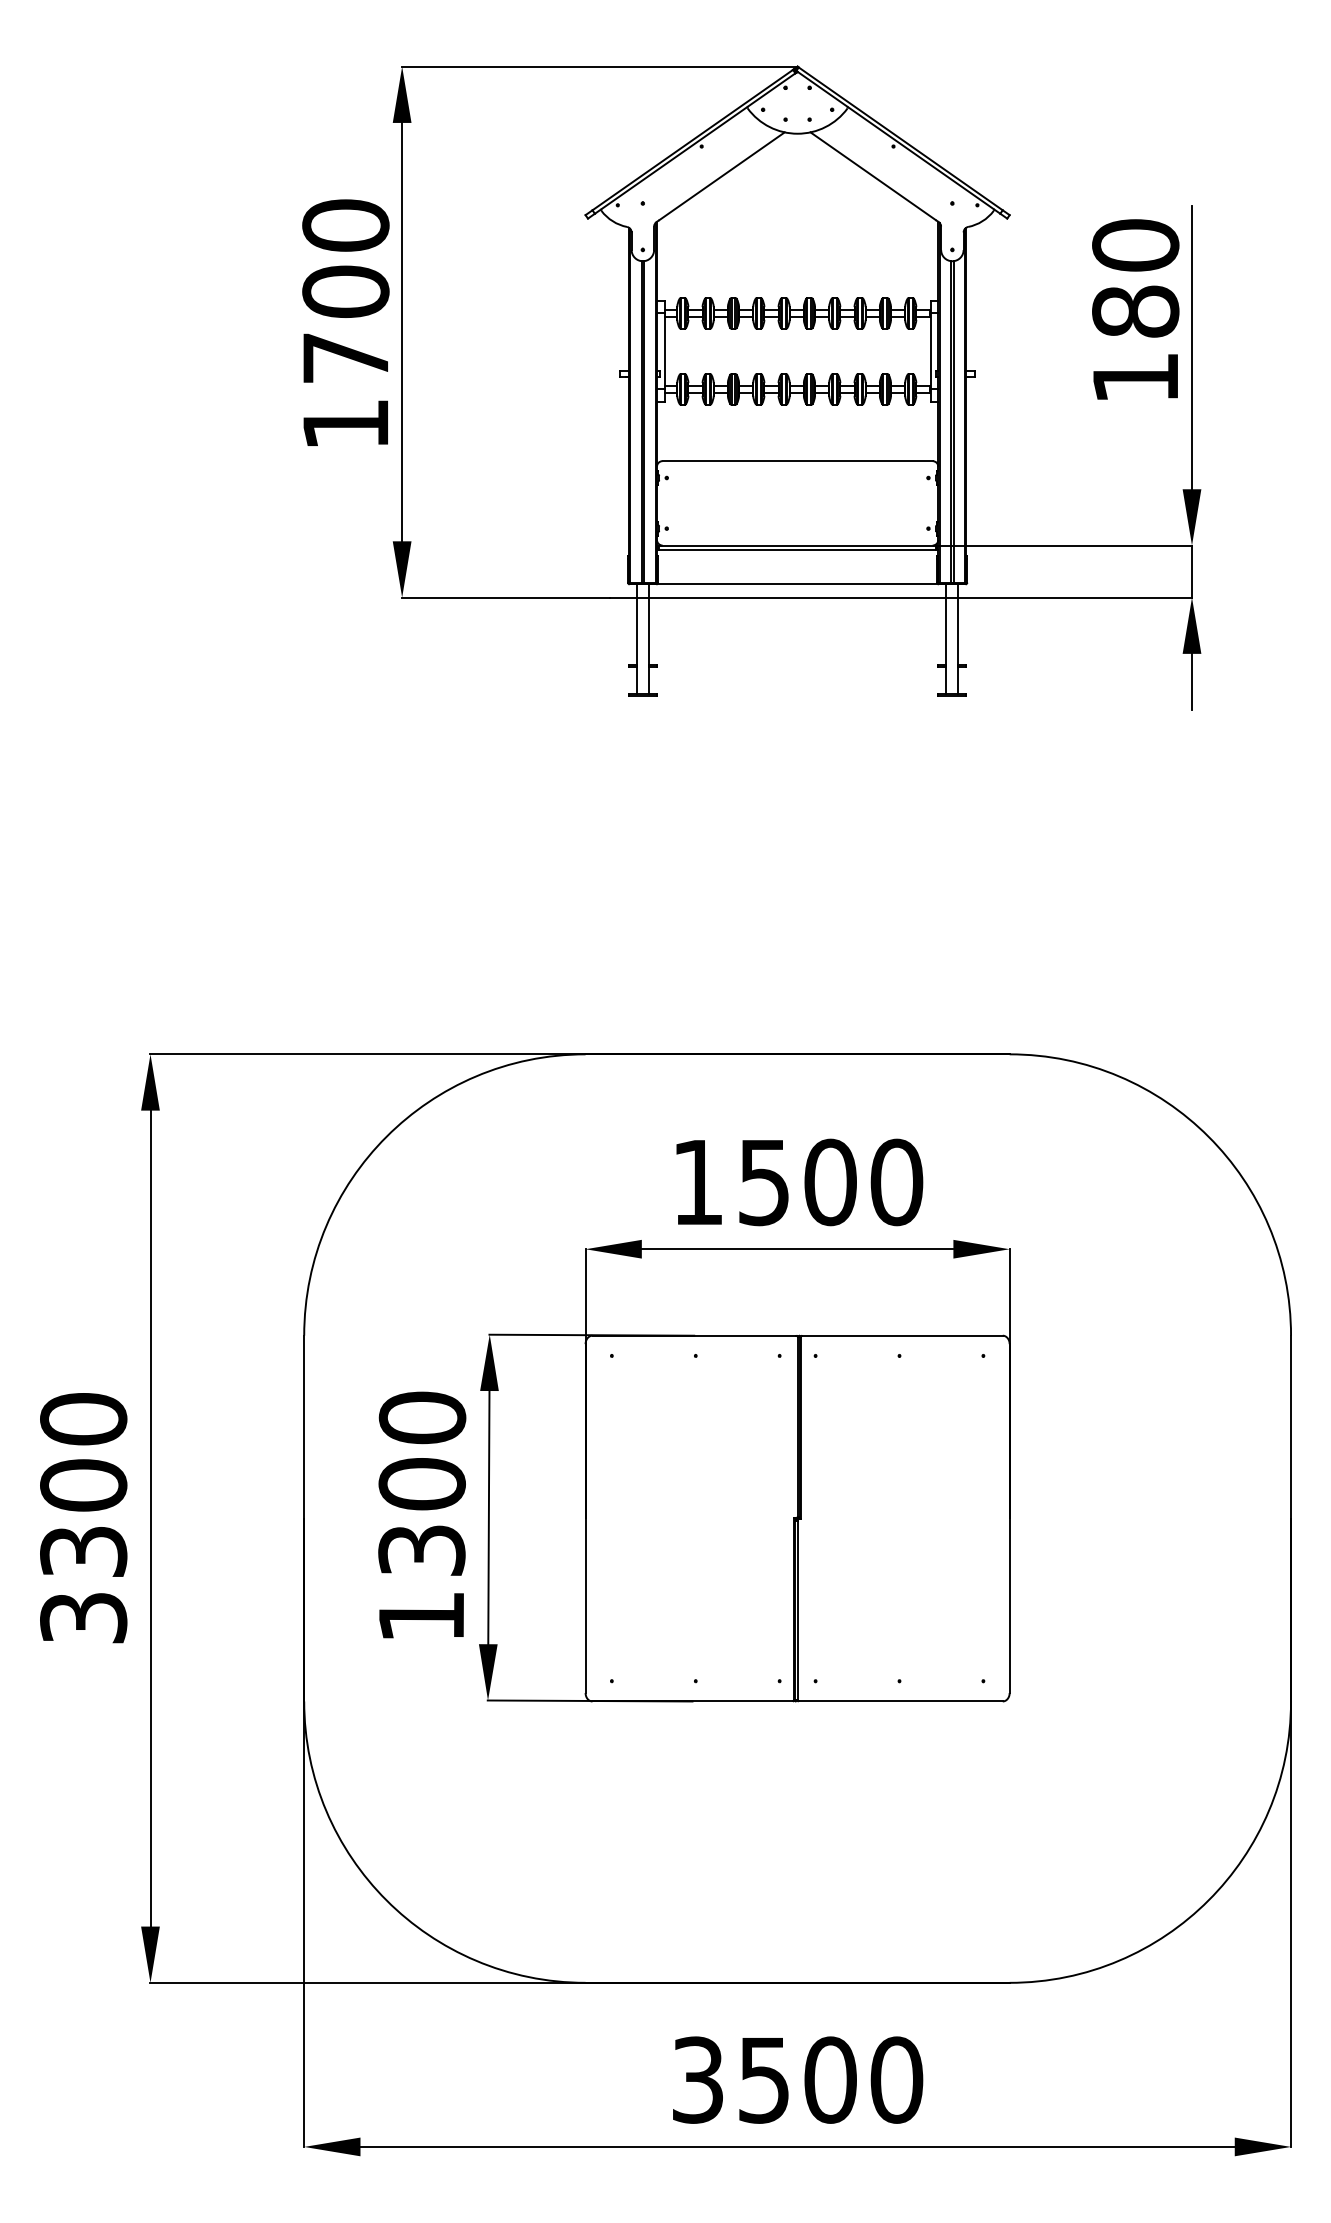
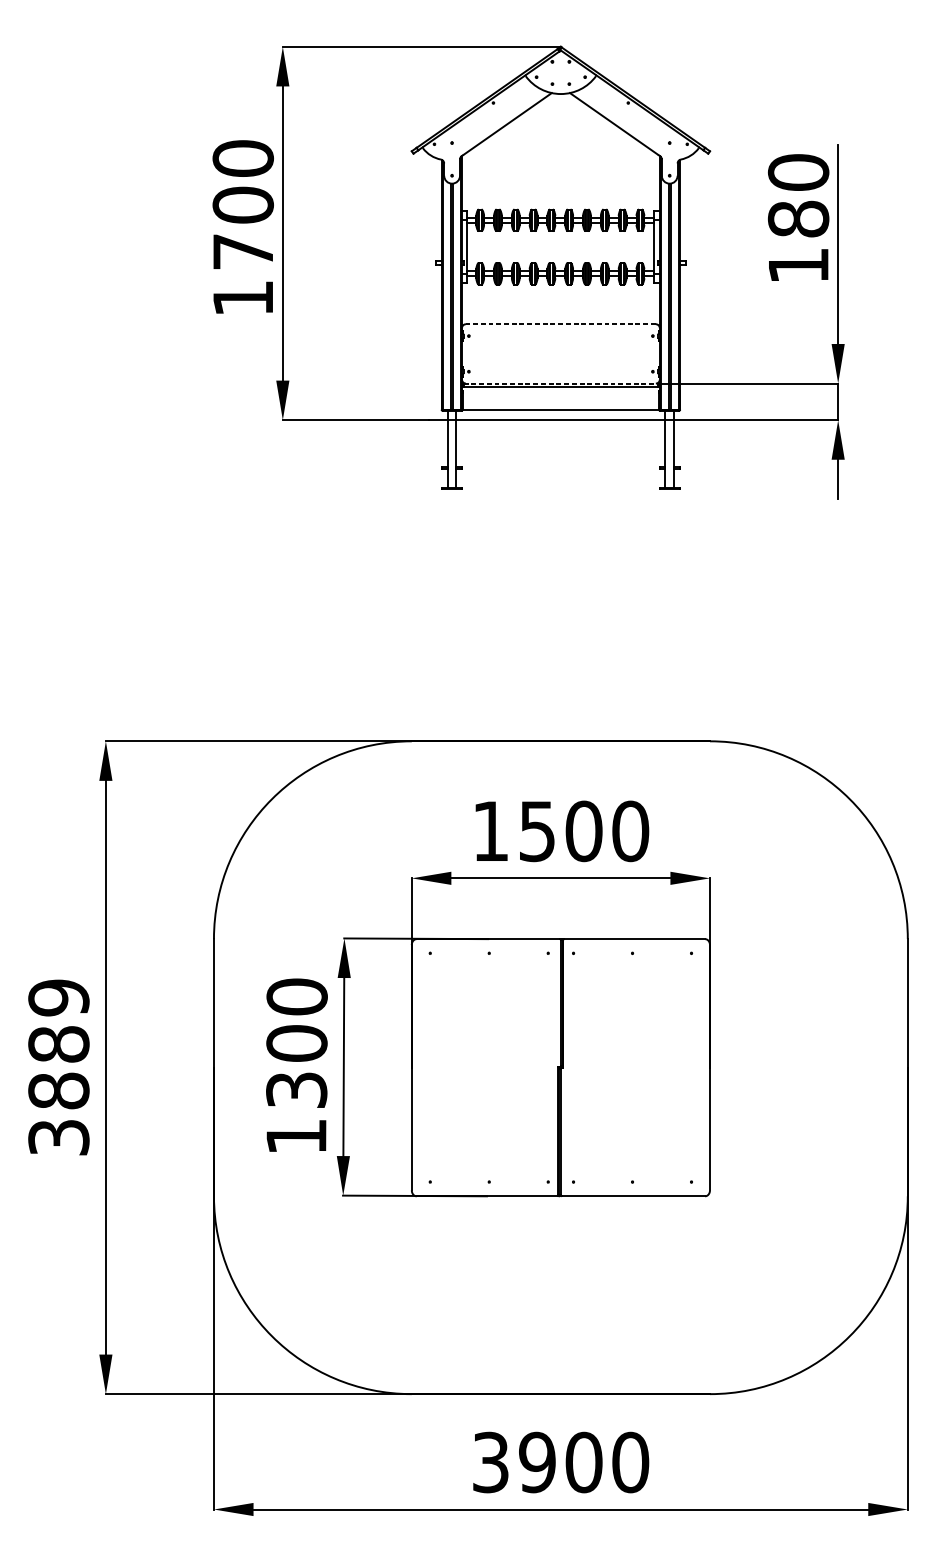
line: (797, 461) -> (560, 324), solid -> dashed
line: (798, 545) -> (561, 383), solid -> dashed
text: (83, 1485) -> (58, 1044), 3300 -> 3889
text: (764, 2079) -> (537, 1462), 3500 -> 3900

